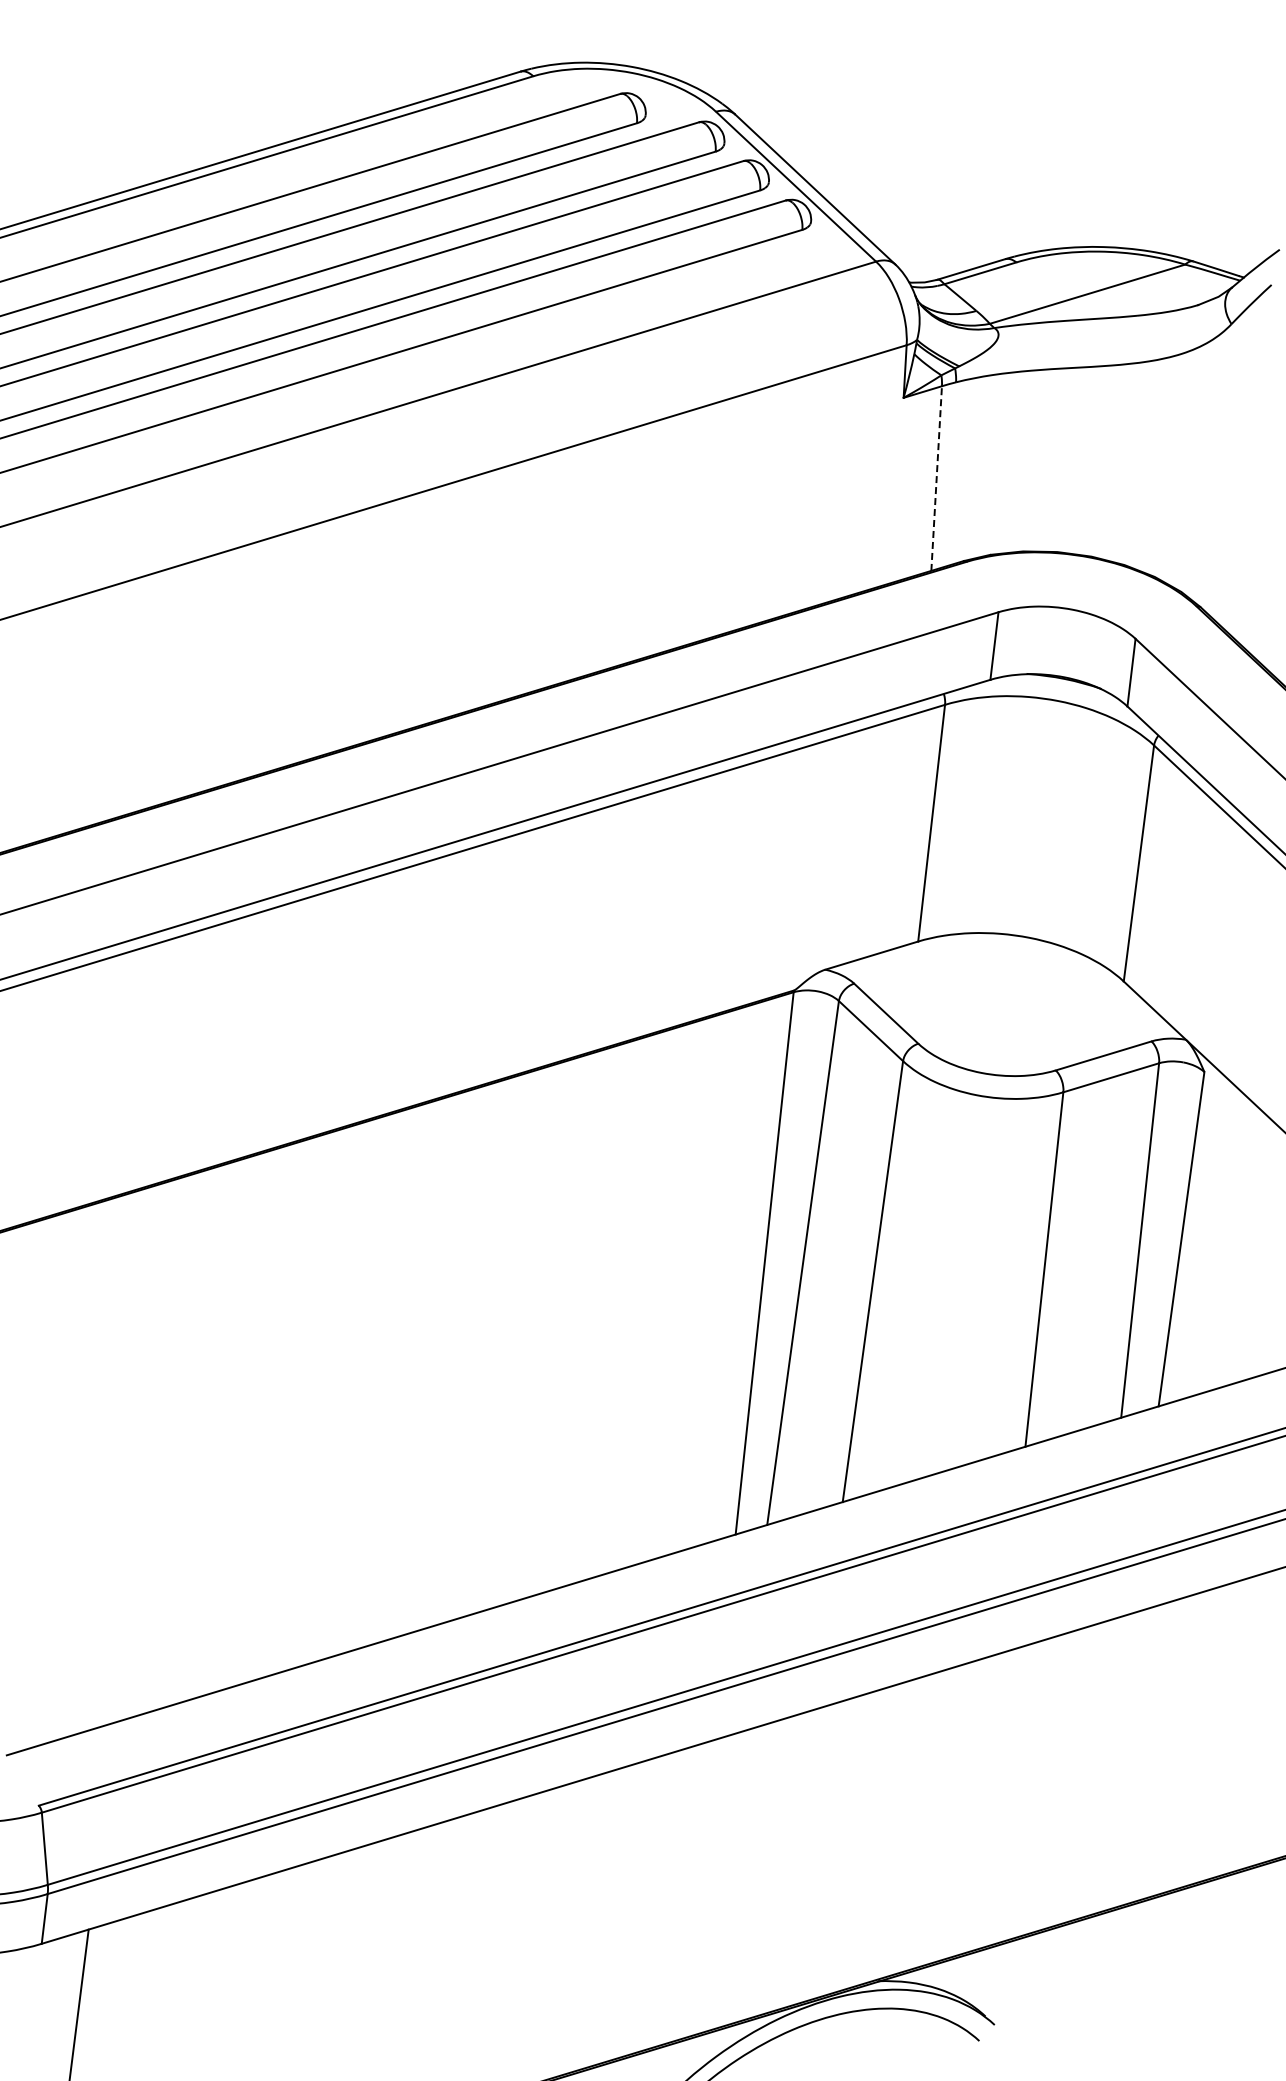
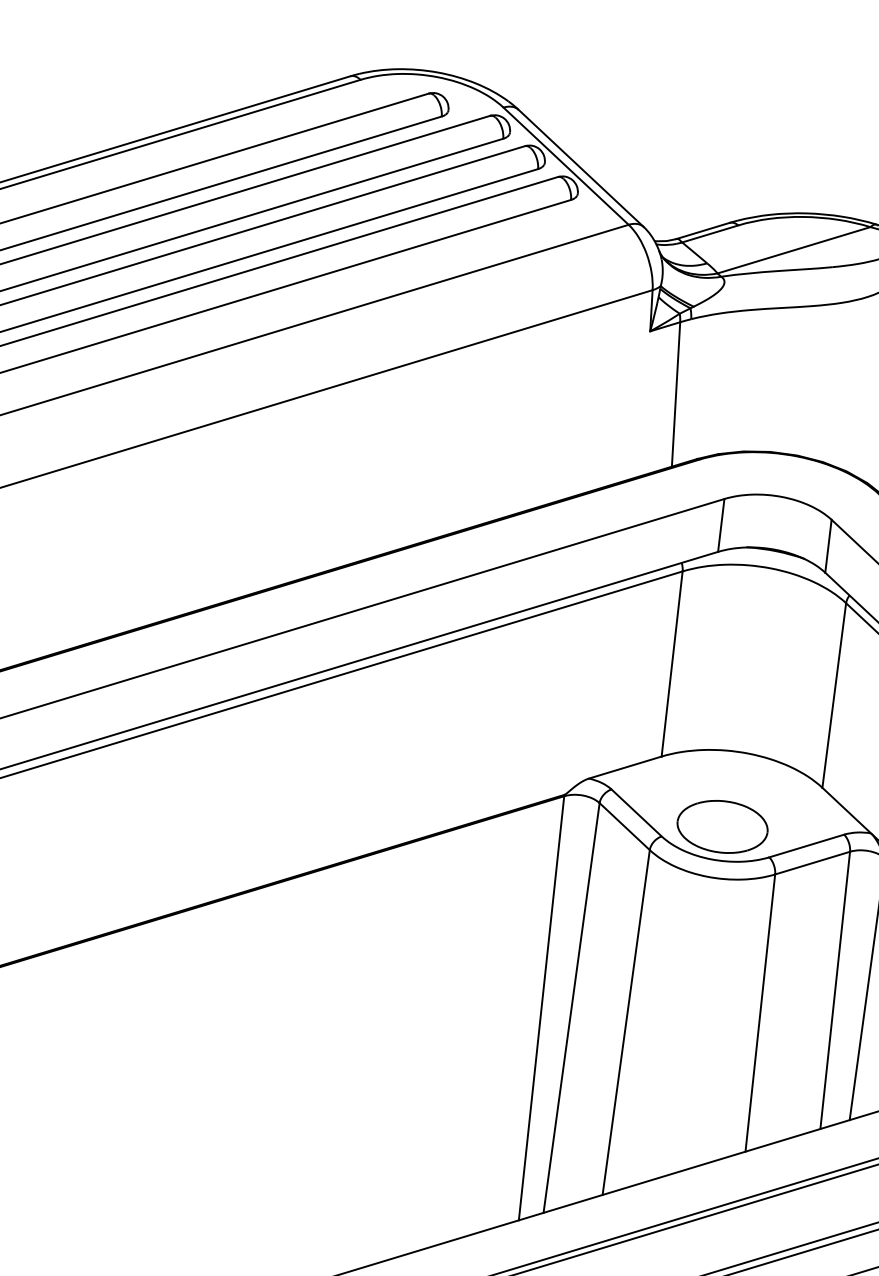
line: (936, 478) -> (675, 394), dashed -> solid
part: (995, 1031) -> (722, 826), added

